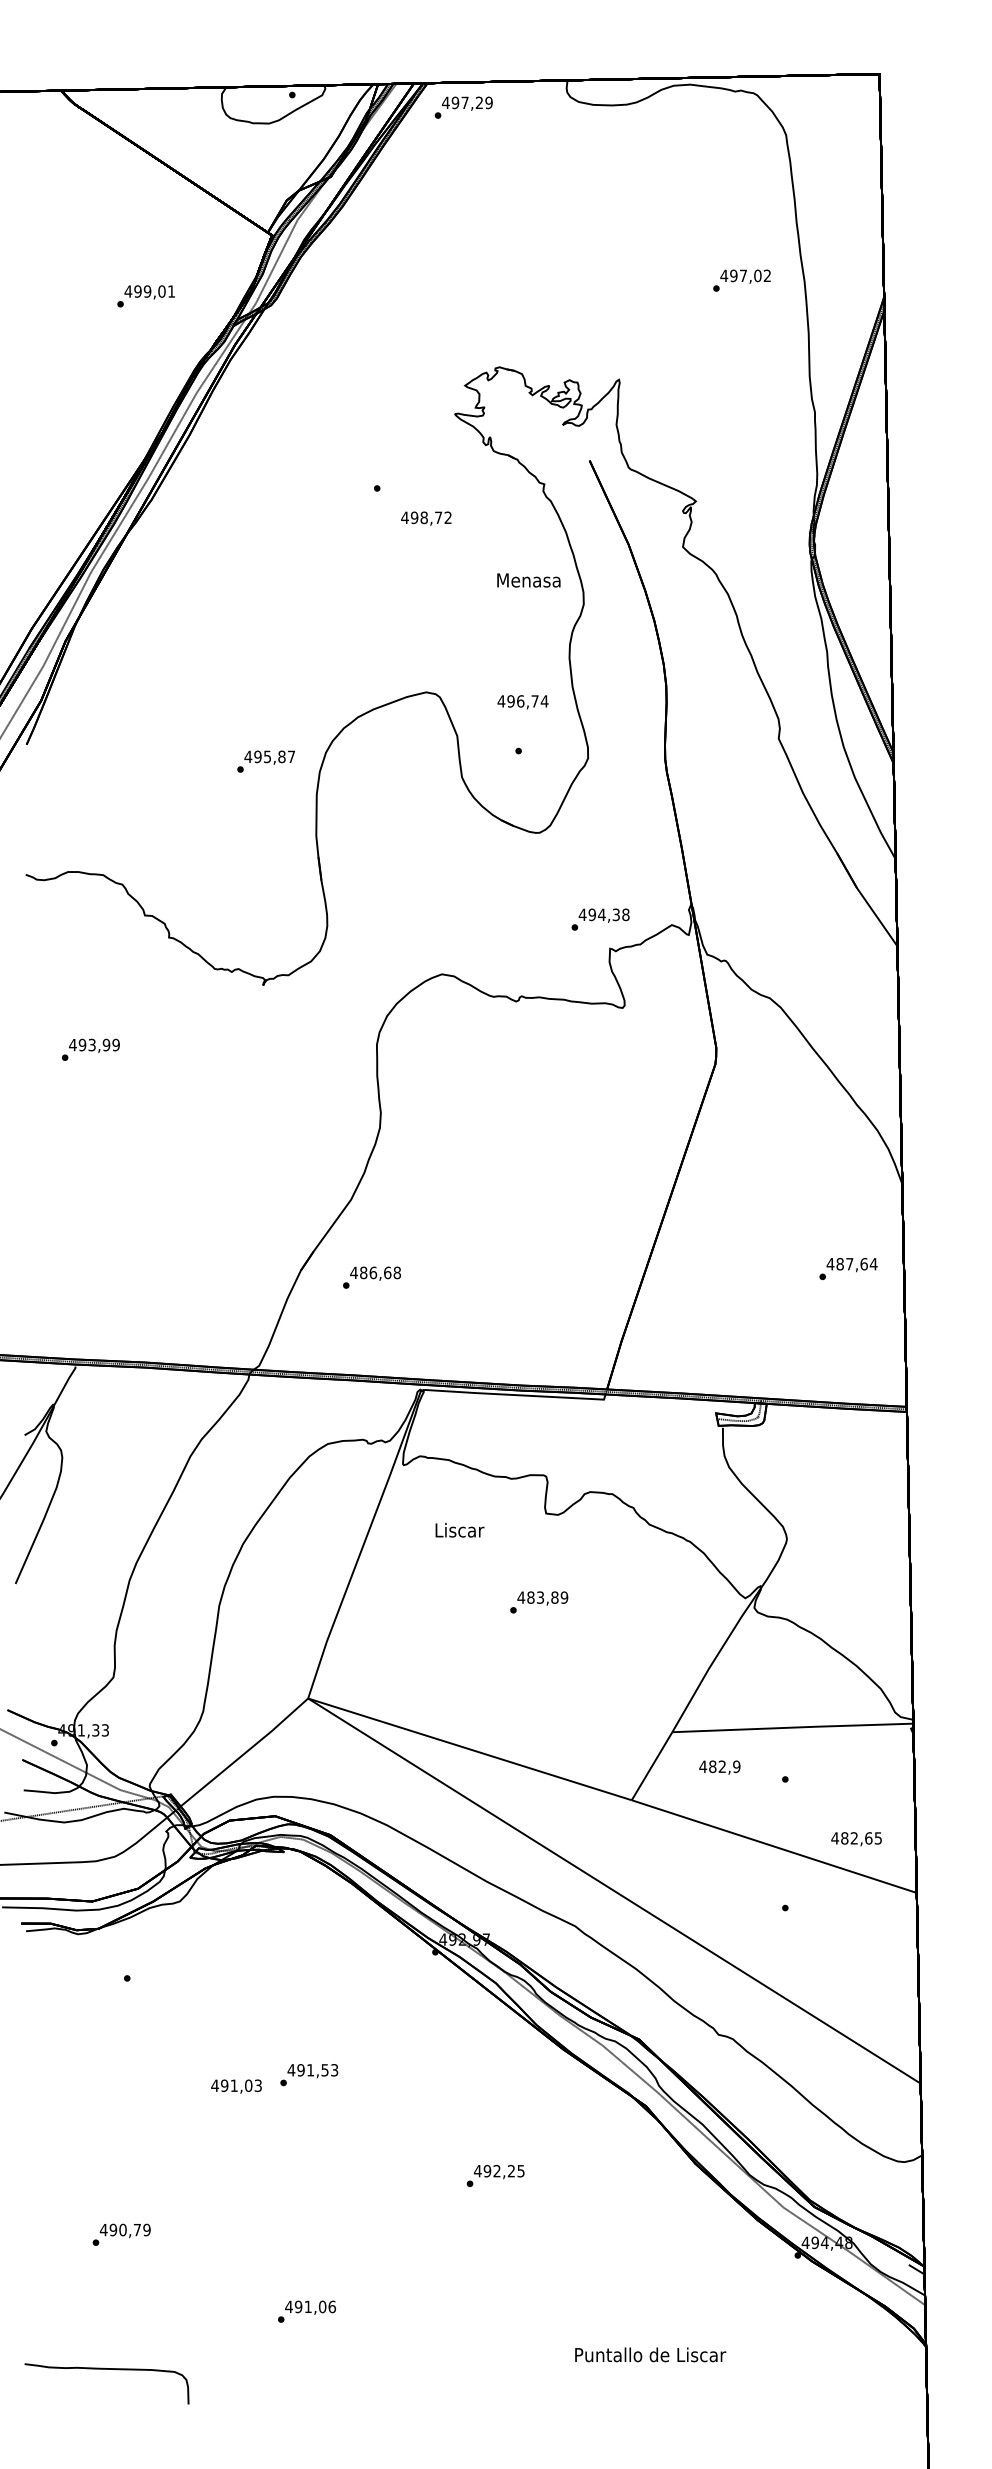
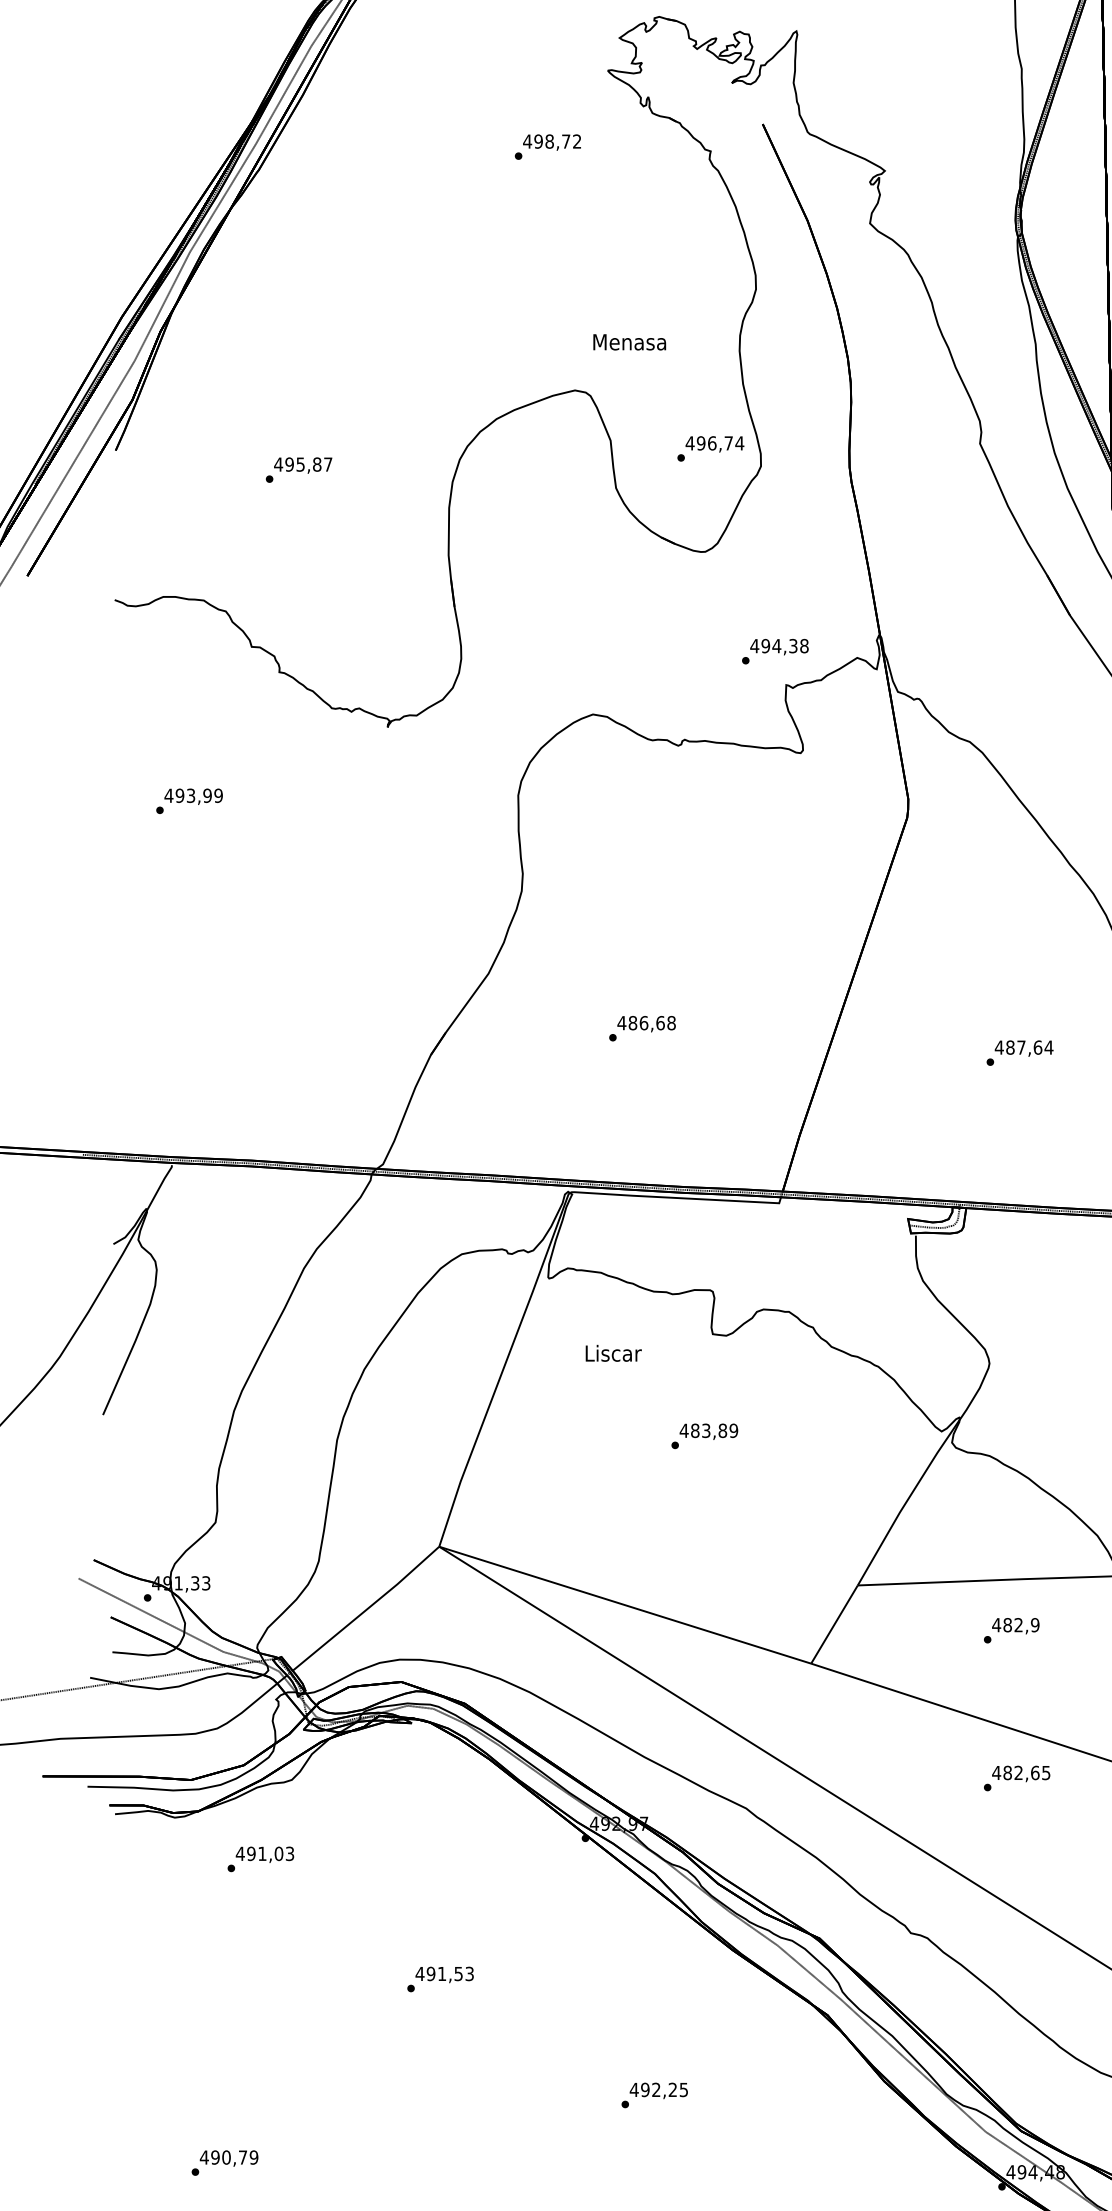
text: (426, 518) -> (552, 142), moved
text: (528, 580) -> (629, 342), moved
text: (522, 702) -> (714, 444), moved
text: (265, 761) -> (298, 469), moved
text: (848, 1269) -> (1020, 1053), moved
text: (371, 1277) -> (641, 1028), moved
text: (719, 1767) -> (1015, 1626), moved
text: (856, 1839) -> (1021, 1774), moved
text: (236, 2086) -> (264, 1854), moved

